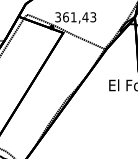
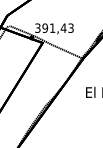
text: (65, 17) -> (44, 28), 361,43 -> 391,43

